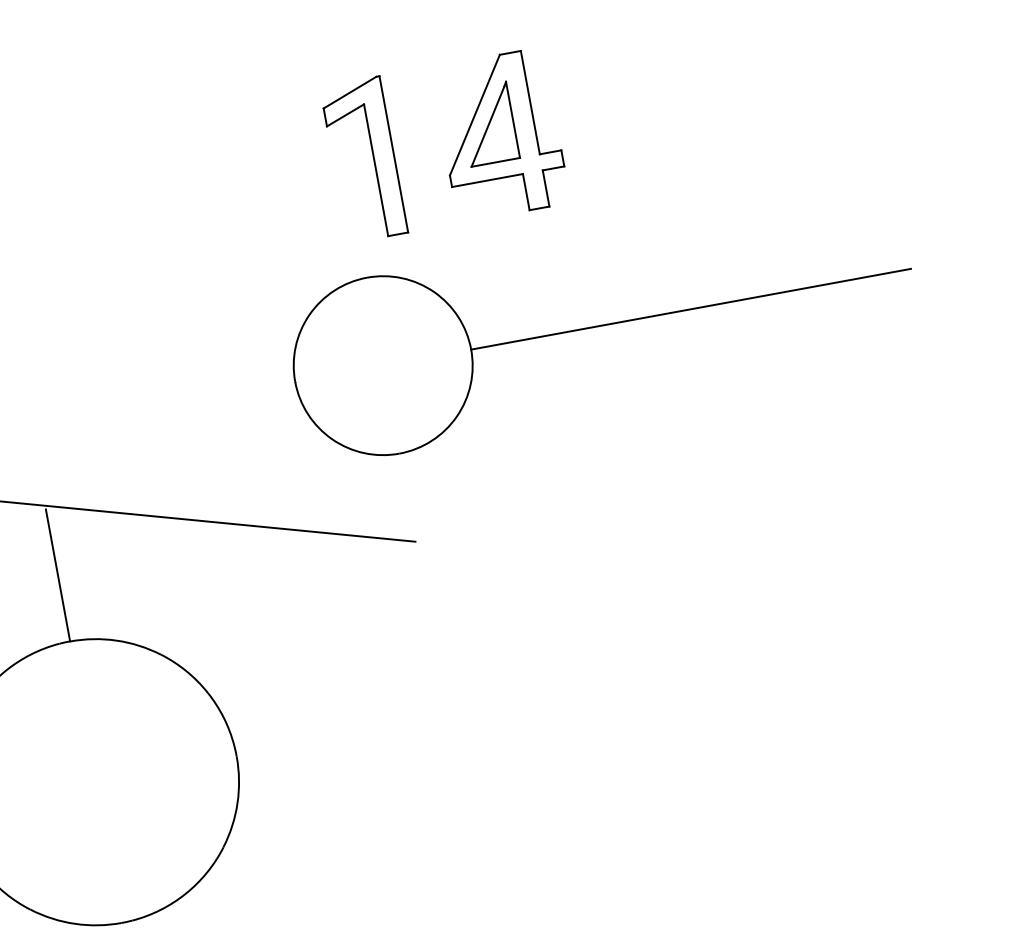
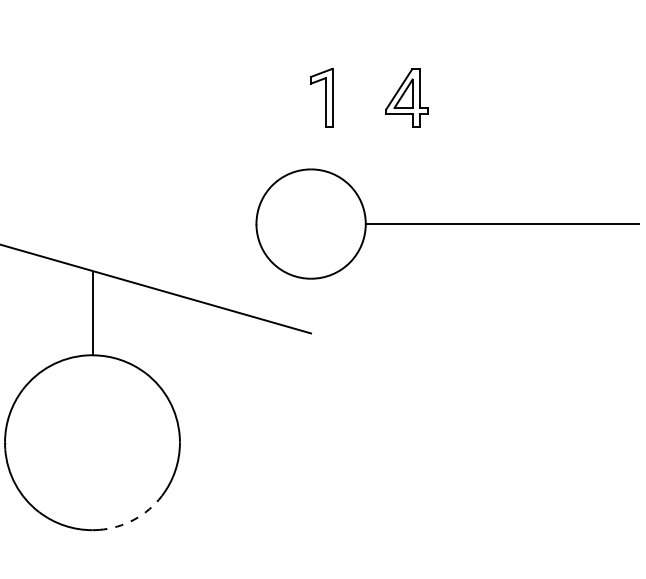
part: (499, 135) -> (406, 98), size x0.6
part: (362, 158) -> (321, 97), size x0.6
arc: (186, 893) -> (134, 519), solid -> dashed

